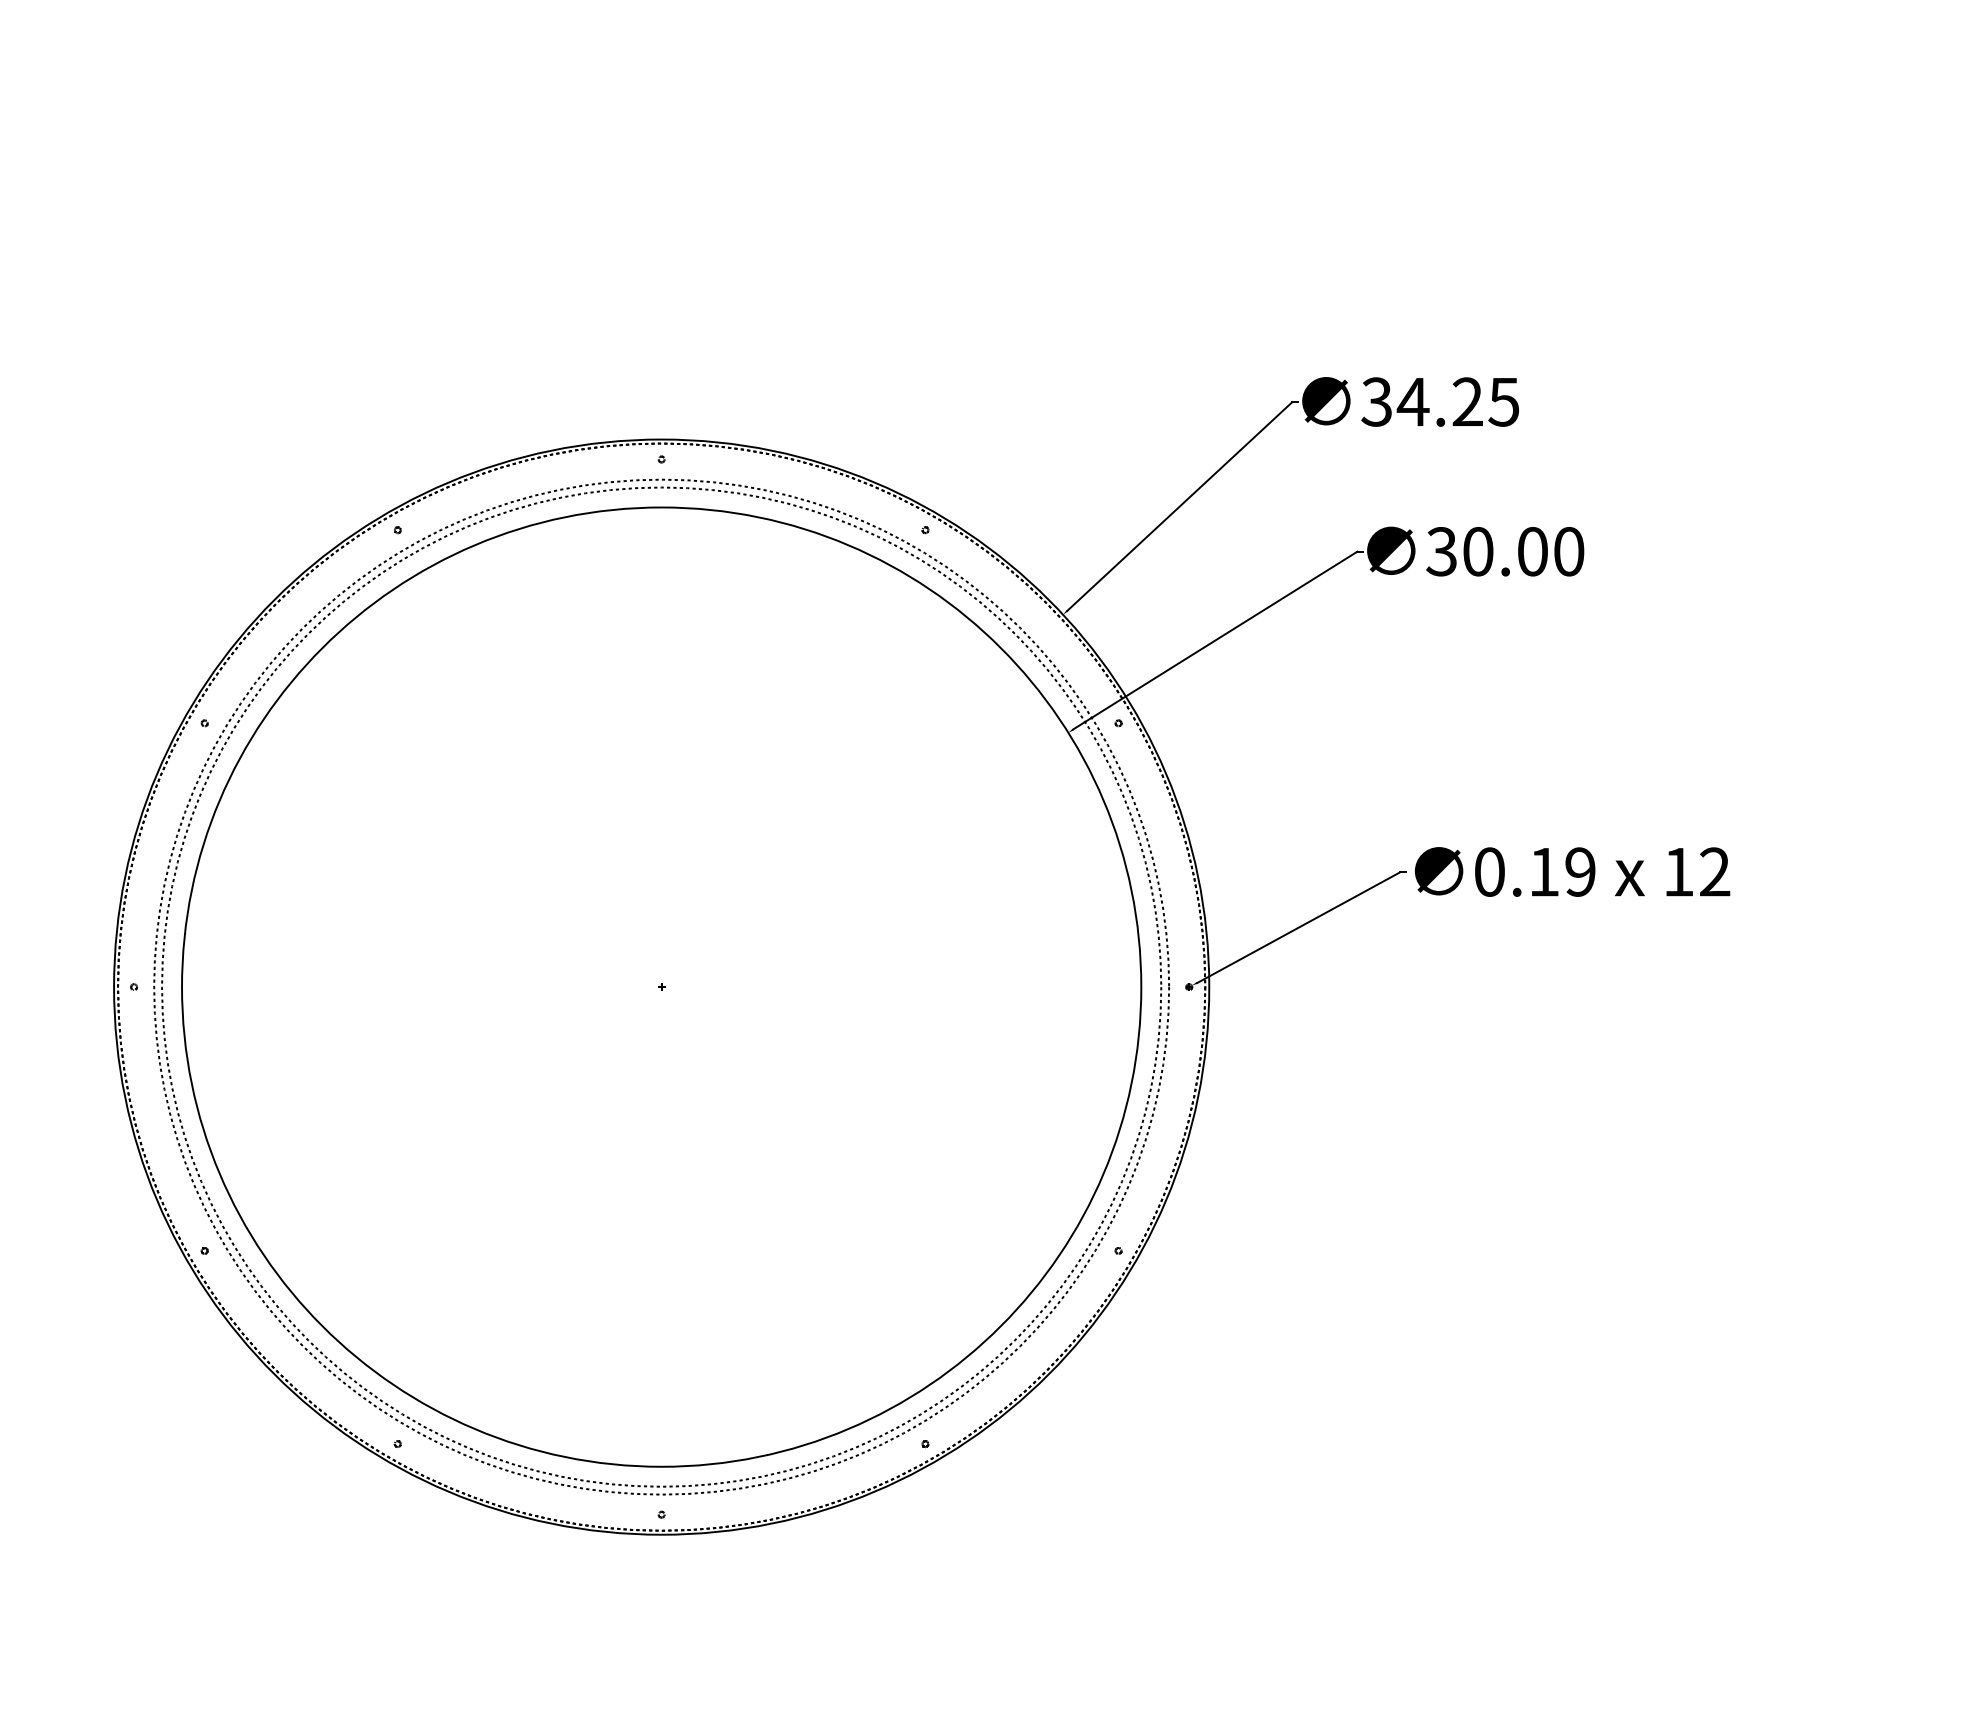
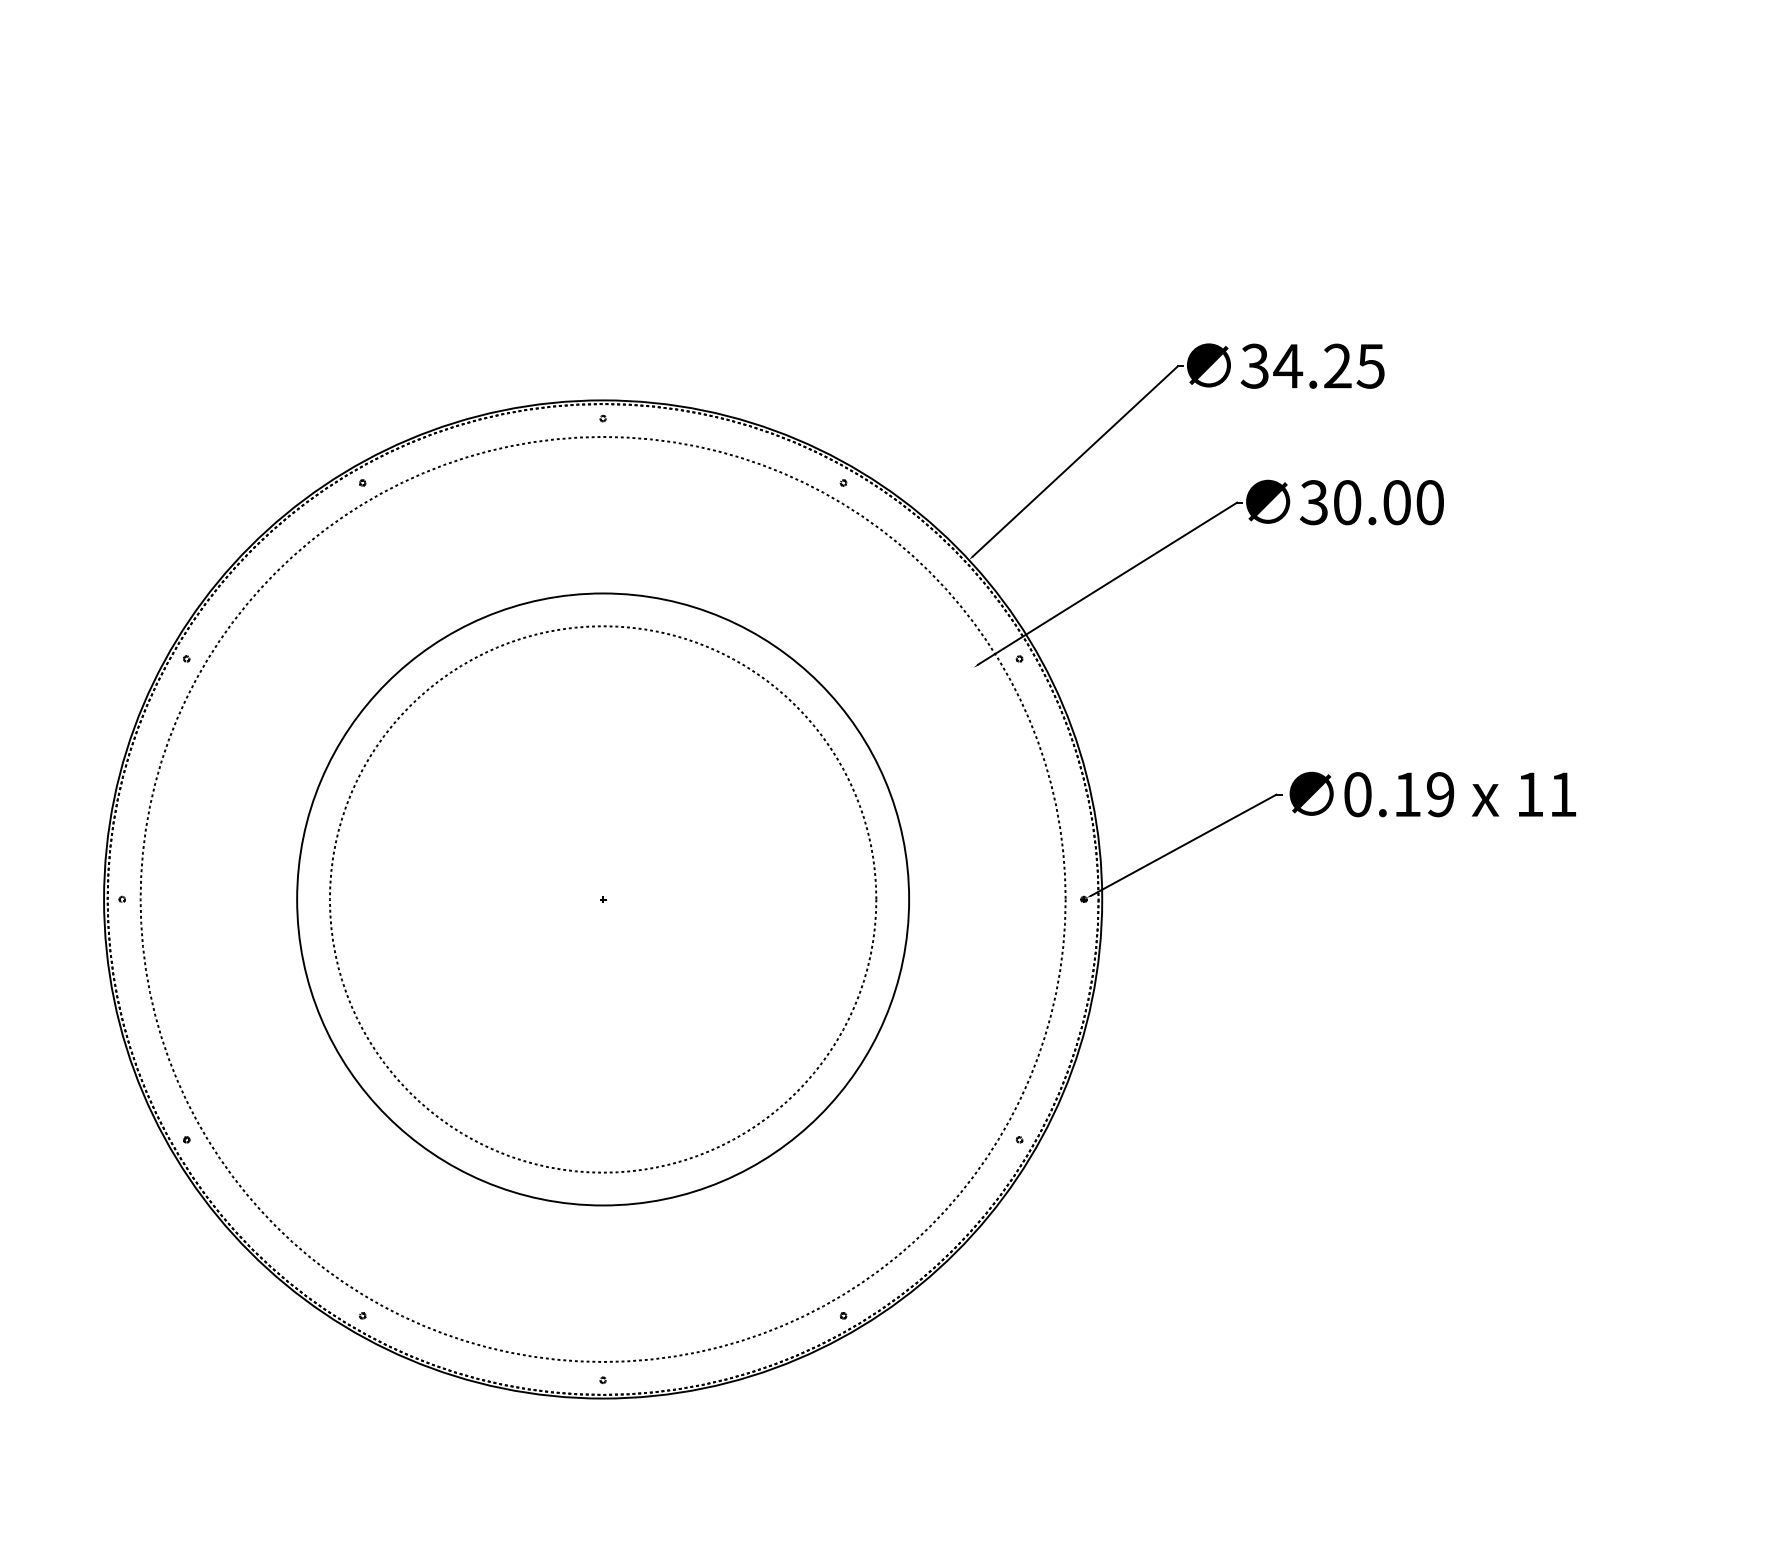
text: (1715, 871) -> (1563, 794), 12 -> 11
circle: (661, 986) -> (602, 898), size x0.6
circle: (661, 986) -> (602, 898), size x0.7

